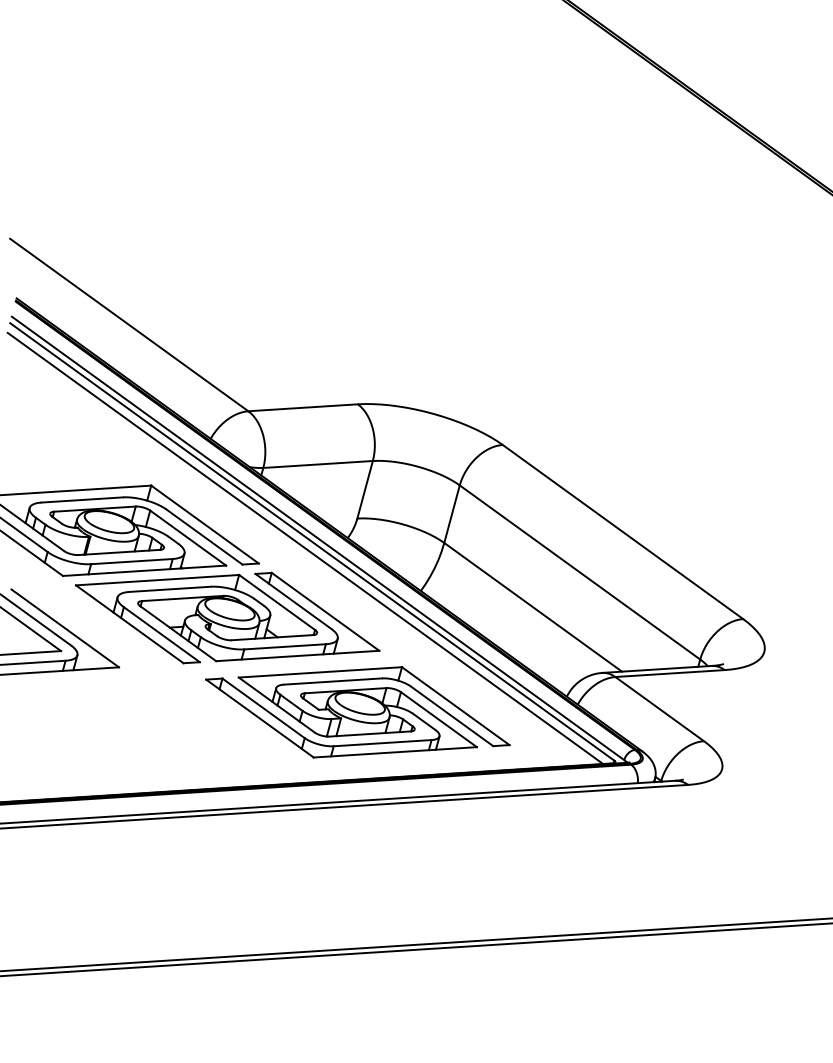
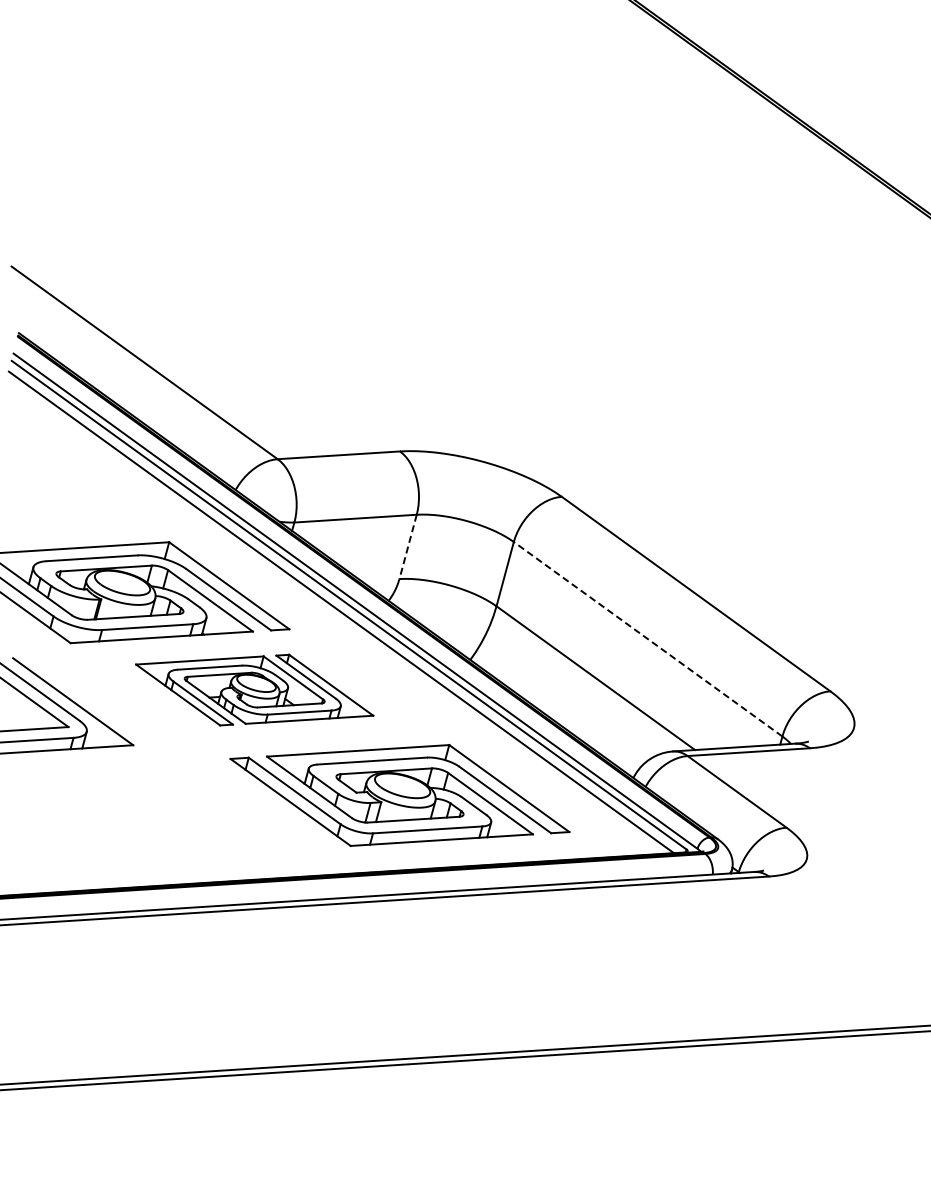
line: (364, 490) -> (407, 547), solid -> dashed
line: (580, 572) -> (648, 639), solid -> dashed
part: (227, 617) -> (254, 689), size x0.7

